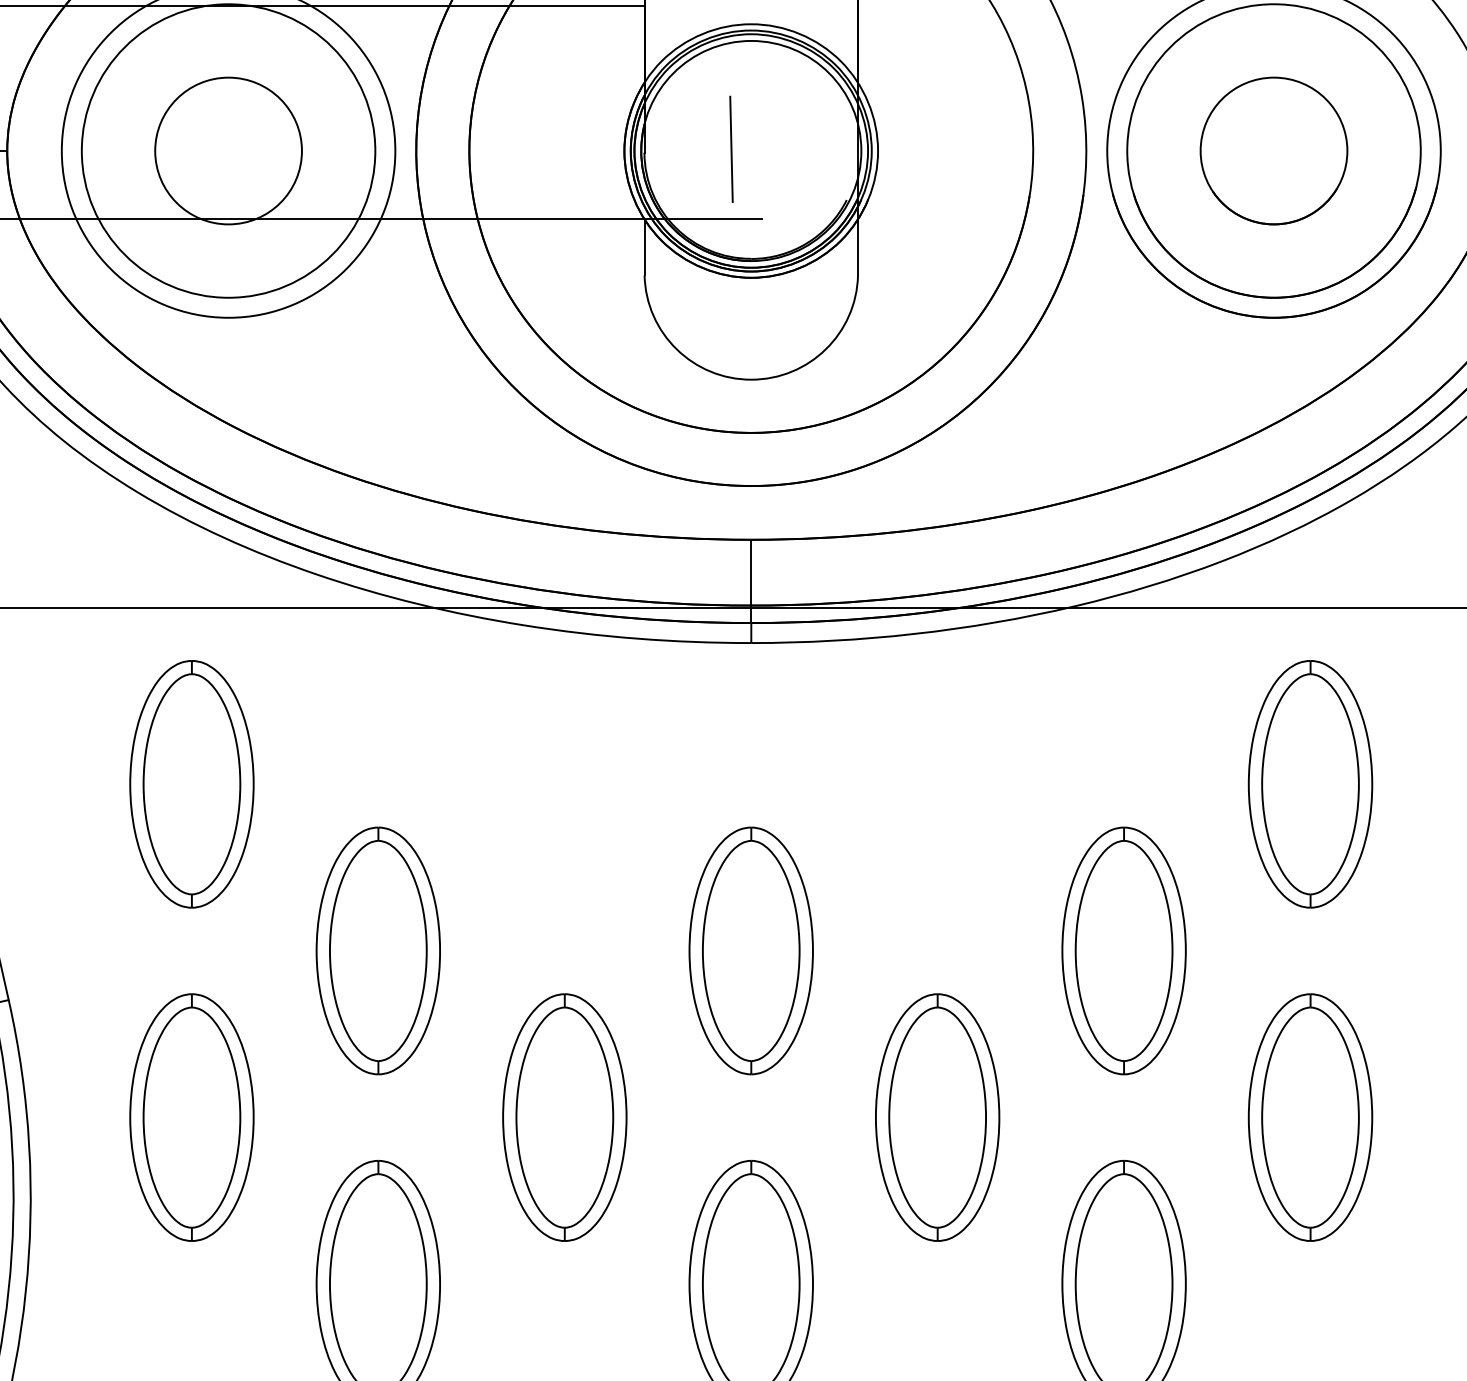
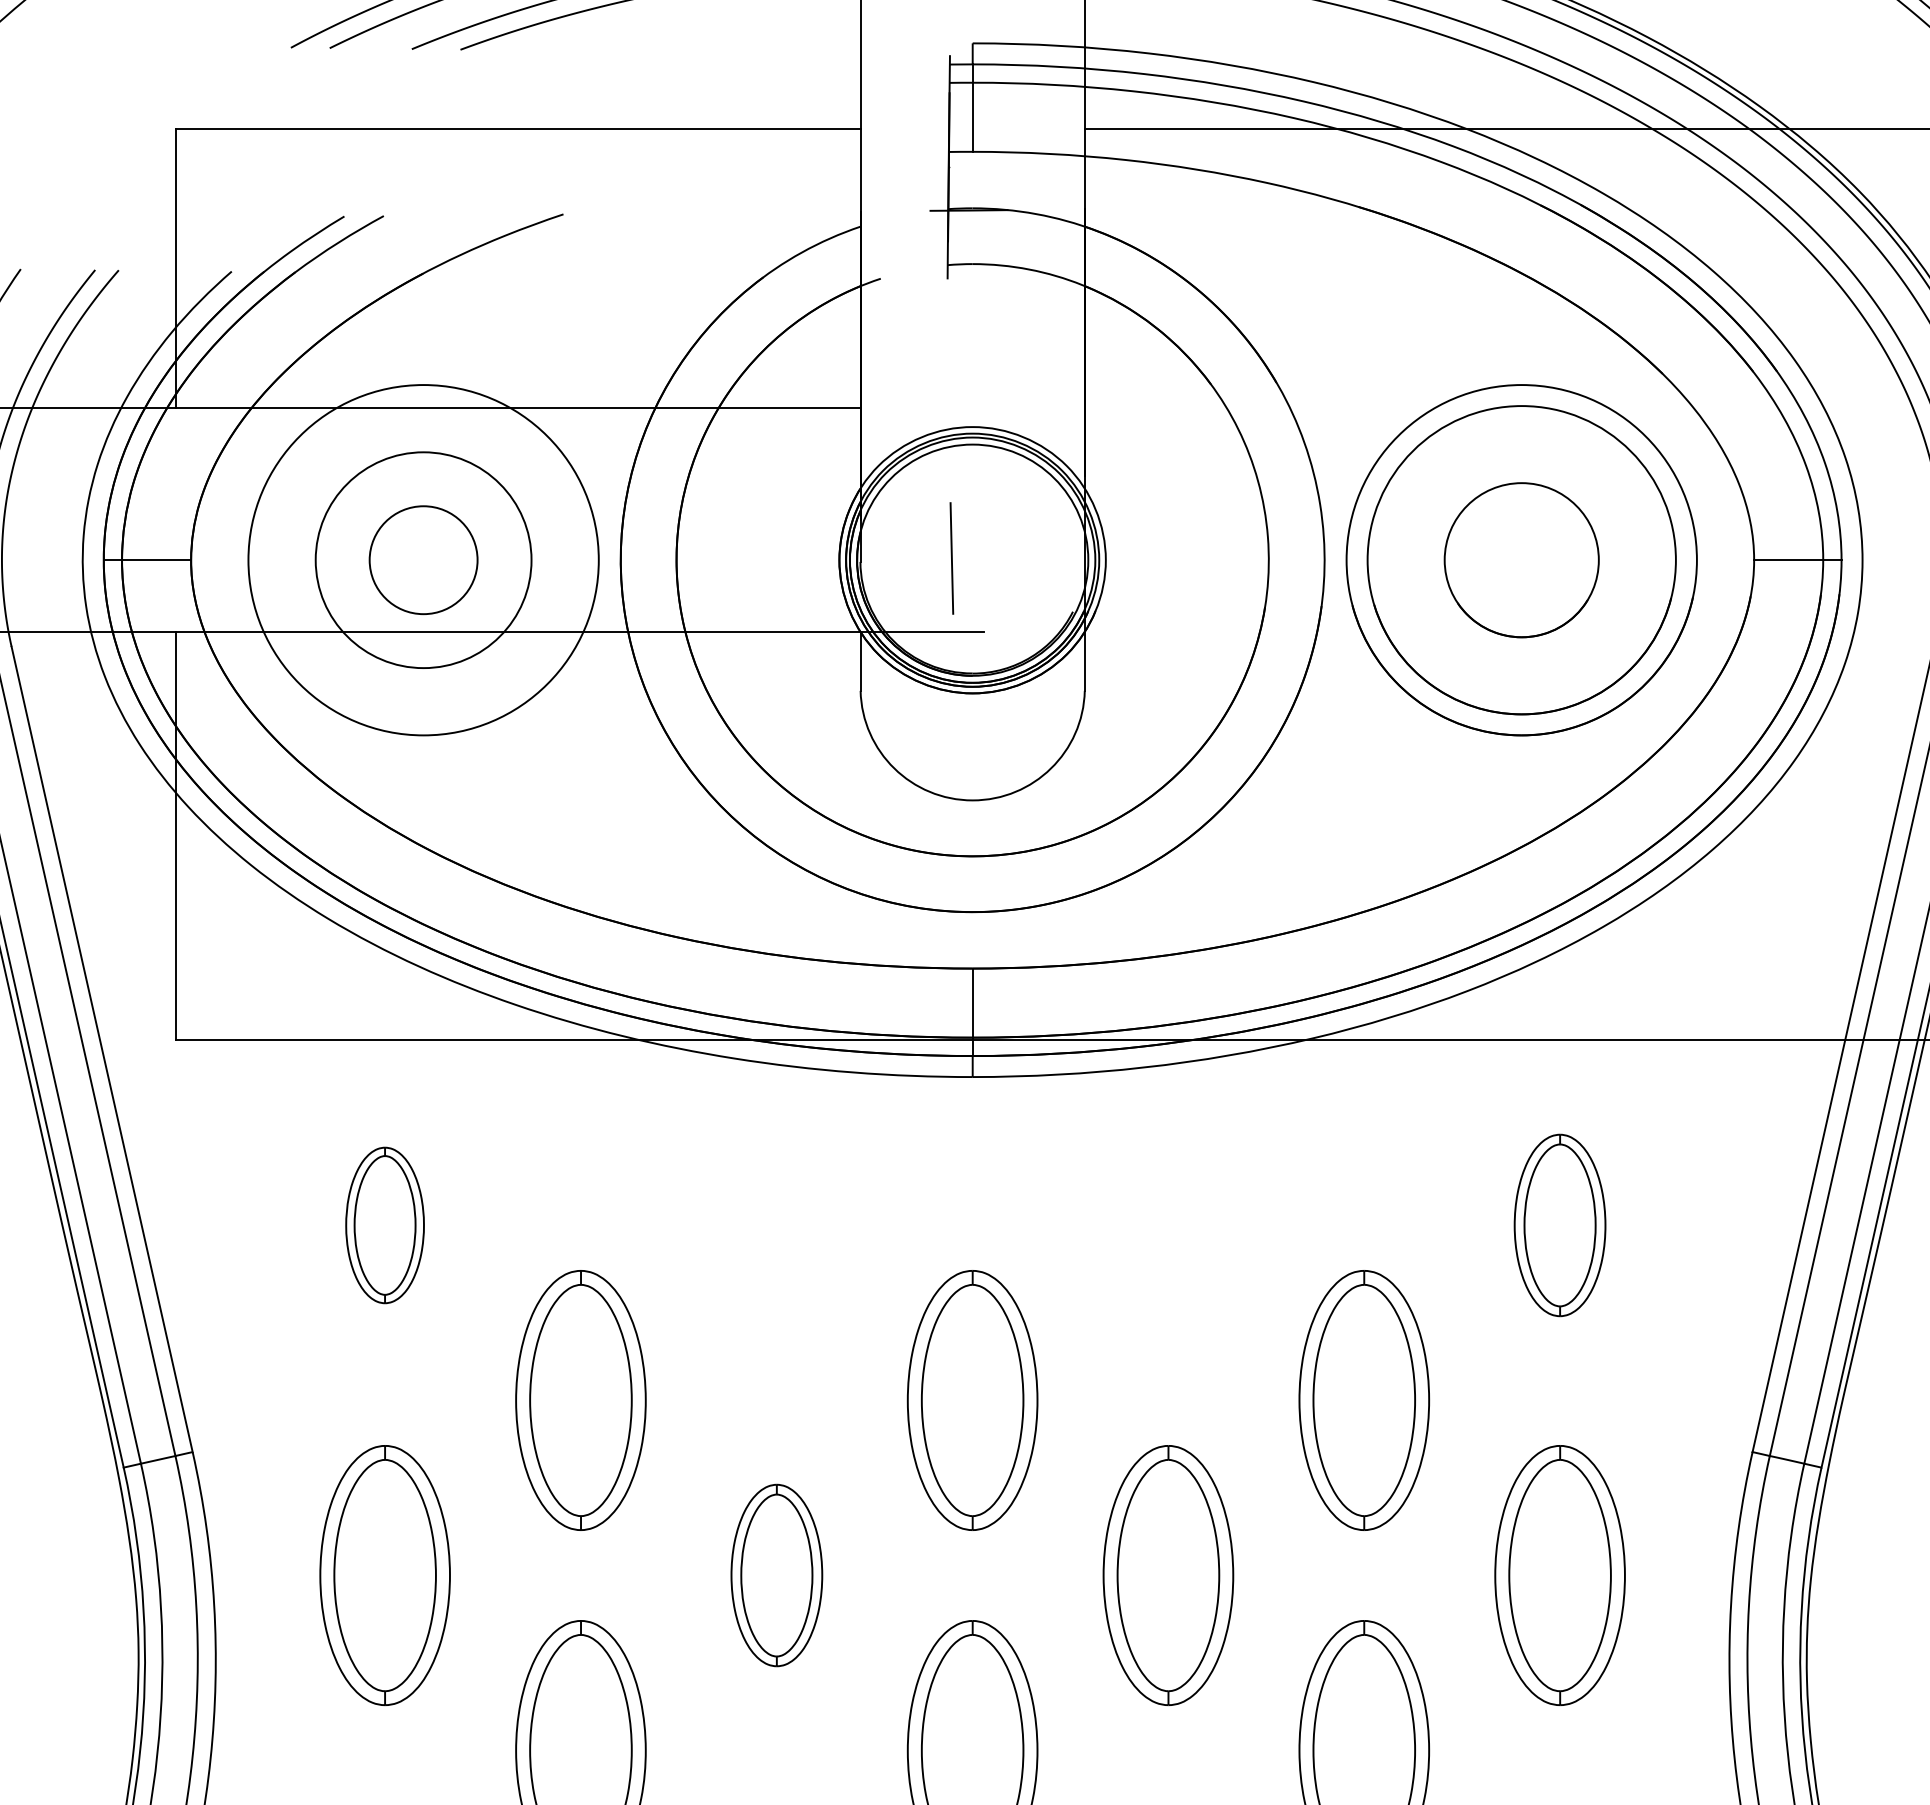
circle: (228, 151) -> (423, 560), size x0.7
circle: (228, 151) -> (423, 560), size x0.7
part: (191, 784) -> (384, 1225), size x0.6
part: (1309, 784) -> (1559, 1225), size x0.7
part: (564, 1117) -> (776, 1575), size x0.7

